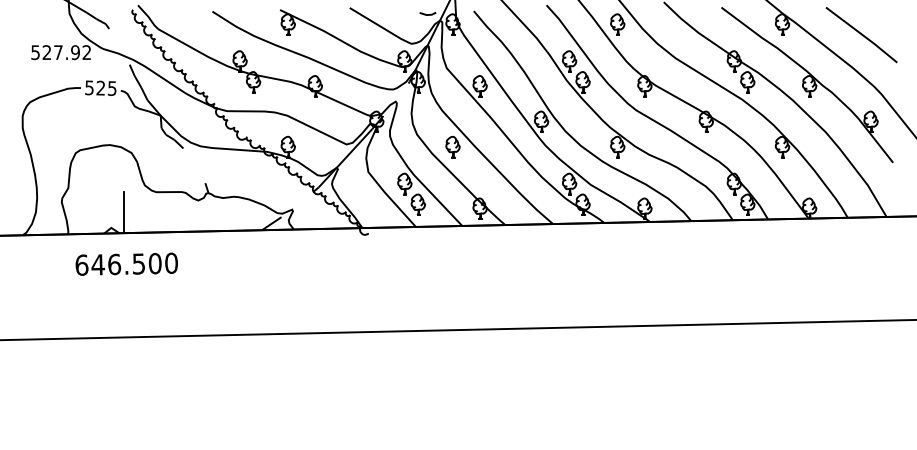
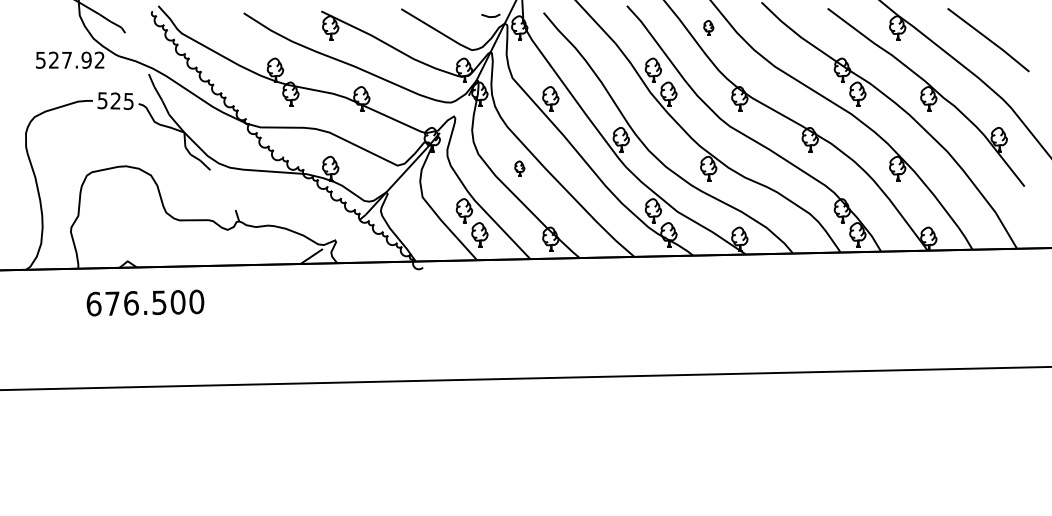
part: (617, 24) -> (708, 27), size x0.6
part: (452, 146) -> (519, 168), size x0.6
line: (124, 212) -> (142, 243), removed
text: (98, 264) -> (112, 303), 646.500 -> 676.500

